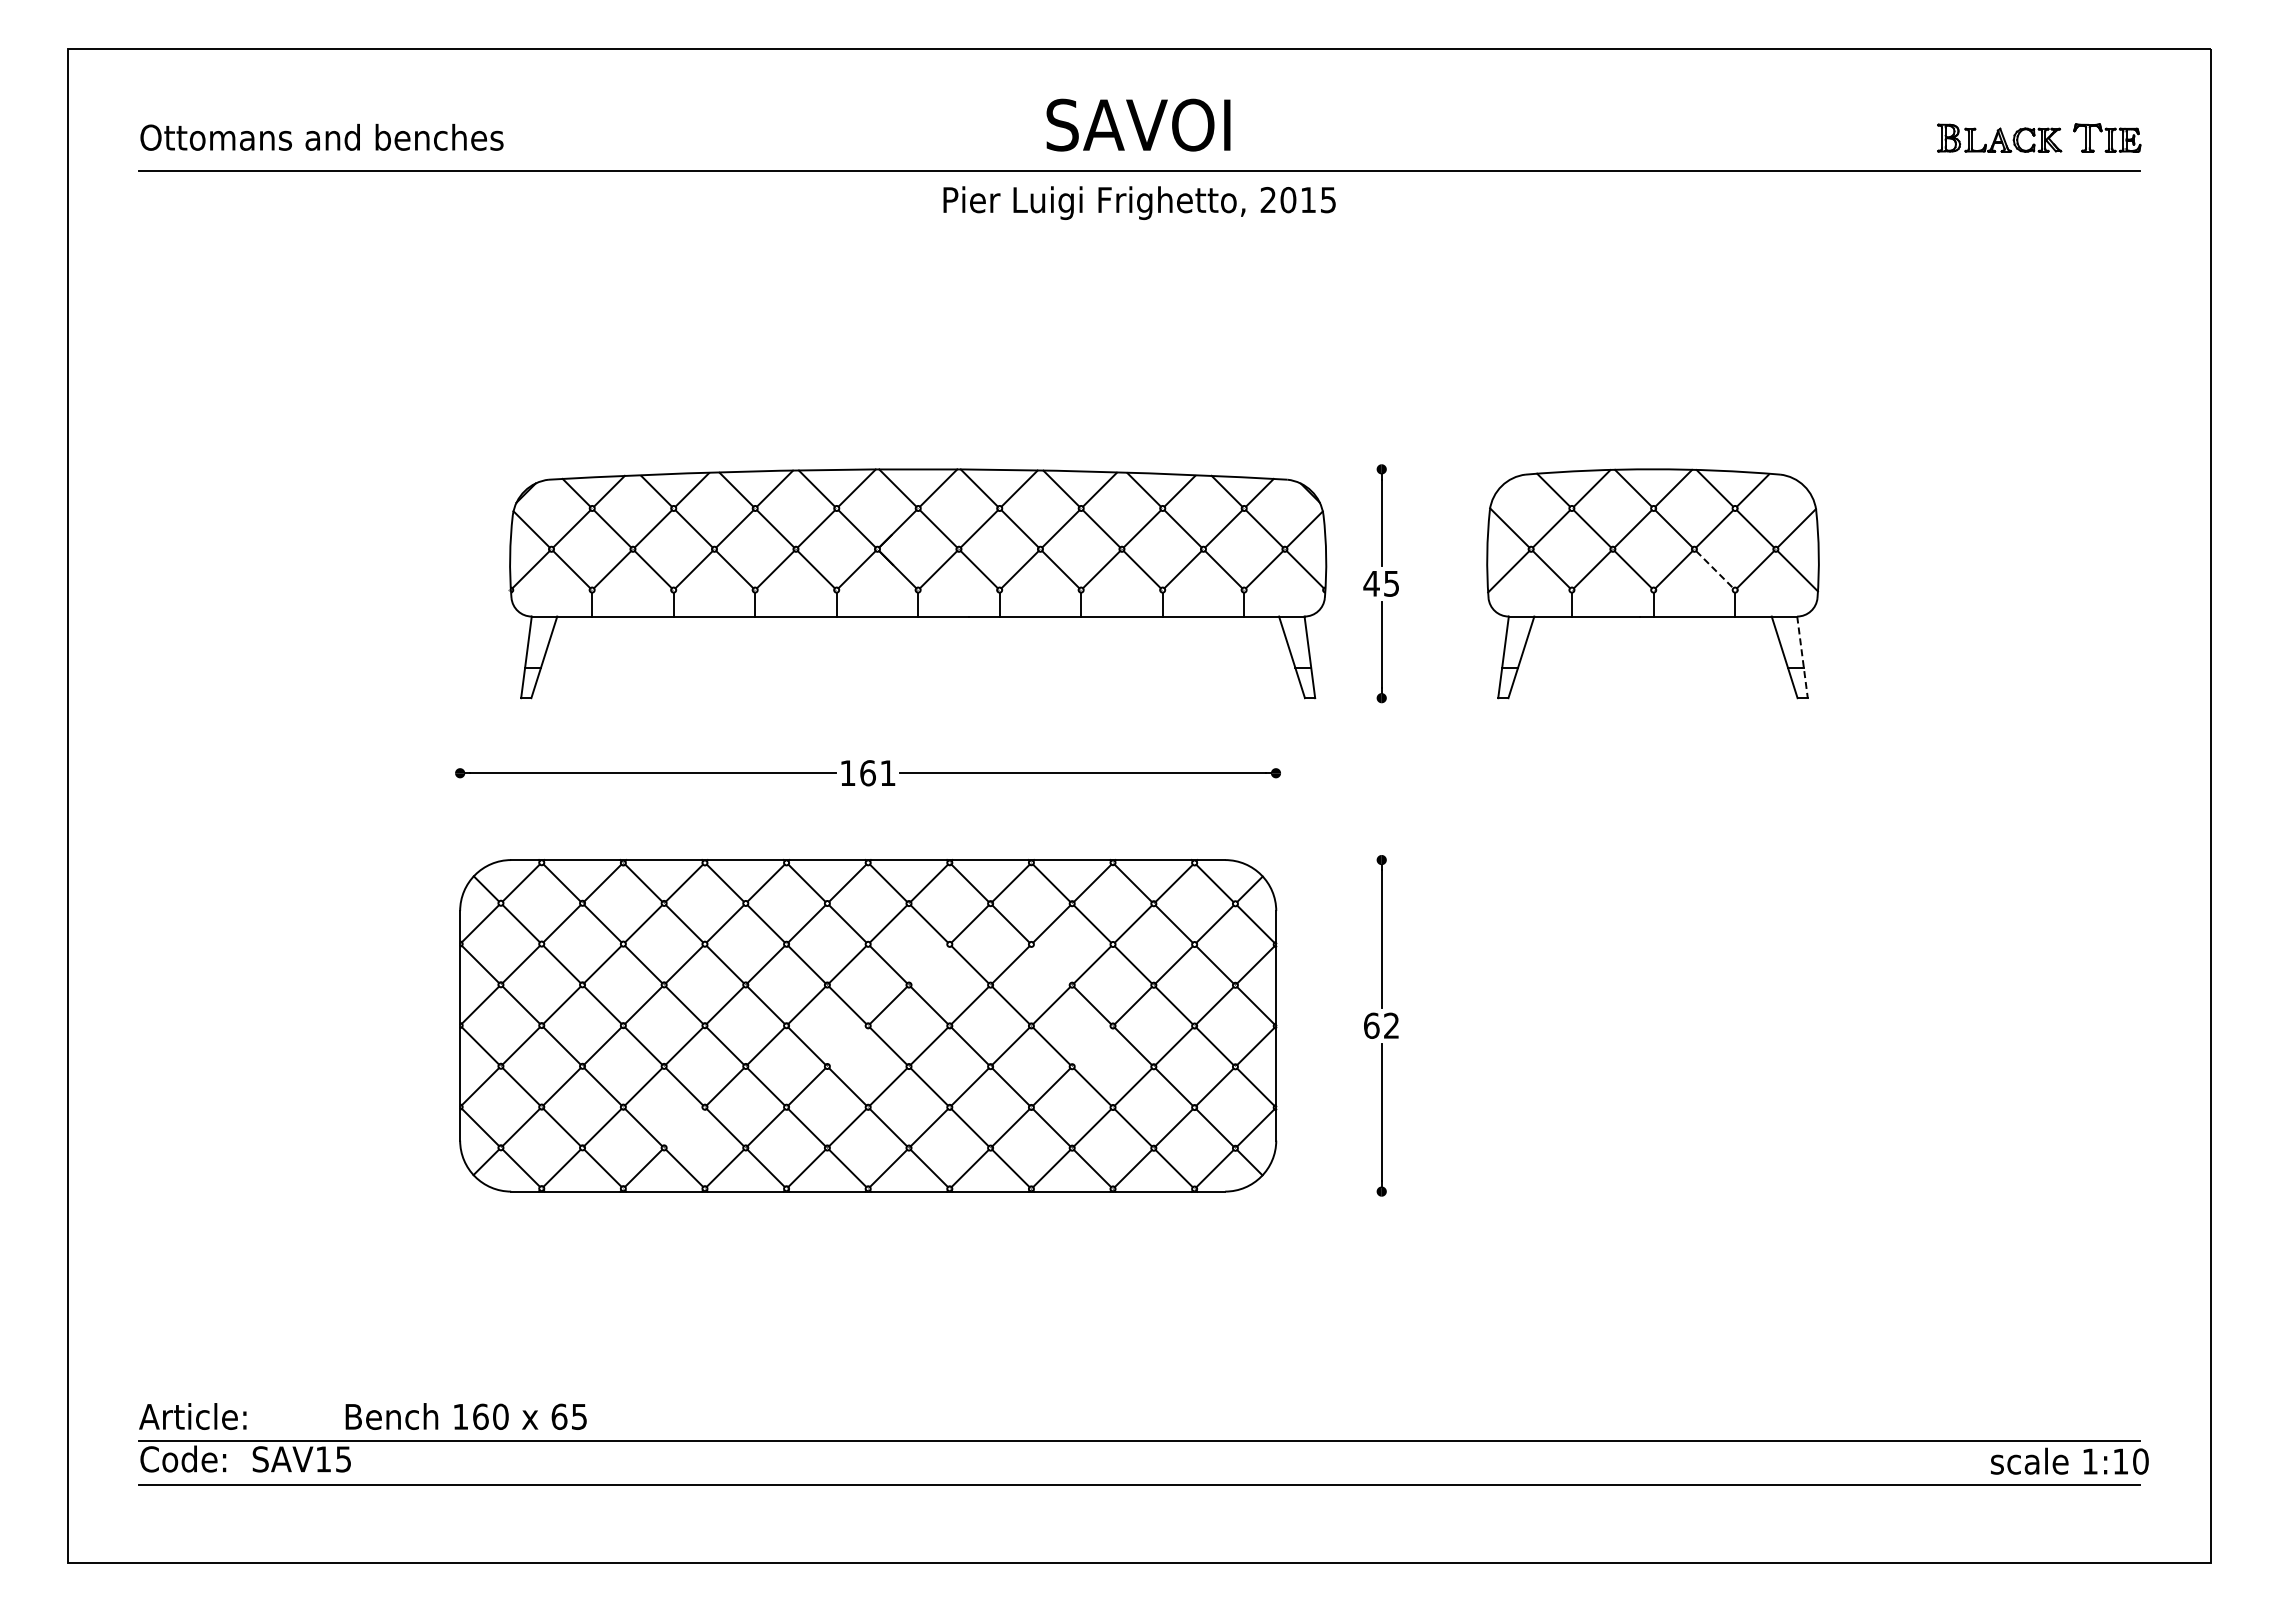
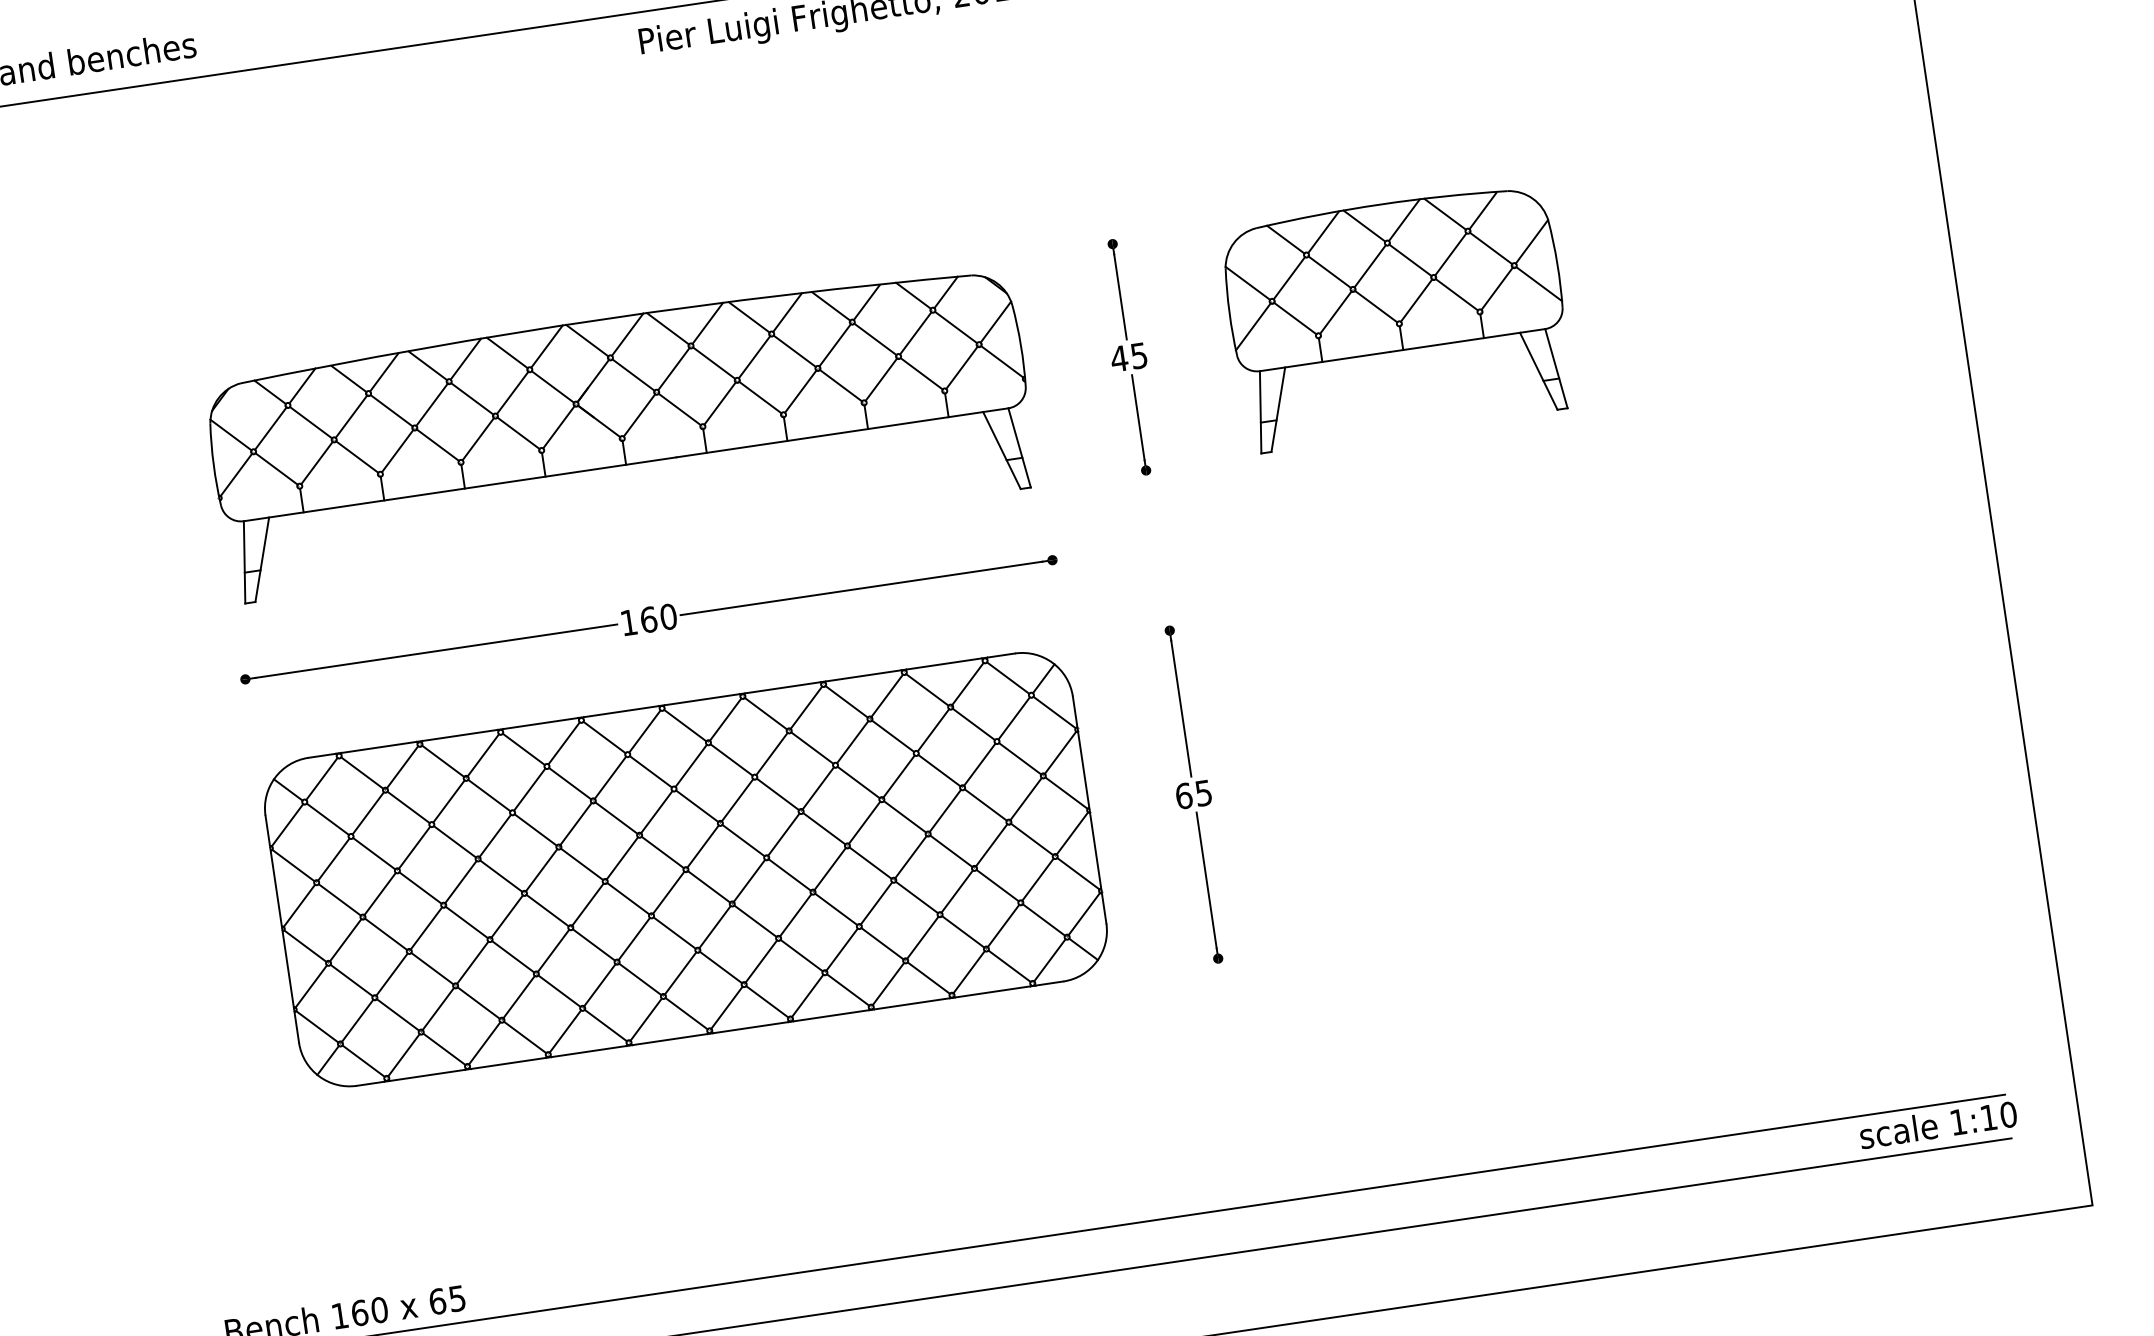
line: (1715, 570) -> (1457, 295), dashed -> solid
part: (917, 583) -> (620, 432), moved
line: (1802, 657) -> (1556, 368), dashed -> solid
text: (887, 773) -> (668, 617), 161 -> 160
line: (928, 964) -> (736, 800), added
line: (1051, 964) -> (858, 782), added
text: (1391, 1025) -> (1203, 792), 62 -> 65
line: (847, 1045) -> (668, 892), added
line: (1092, 1045) -> (910, 856), added
line: (684, 1127) -> (519, 997), added

